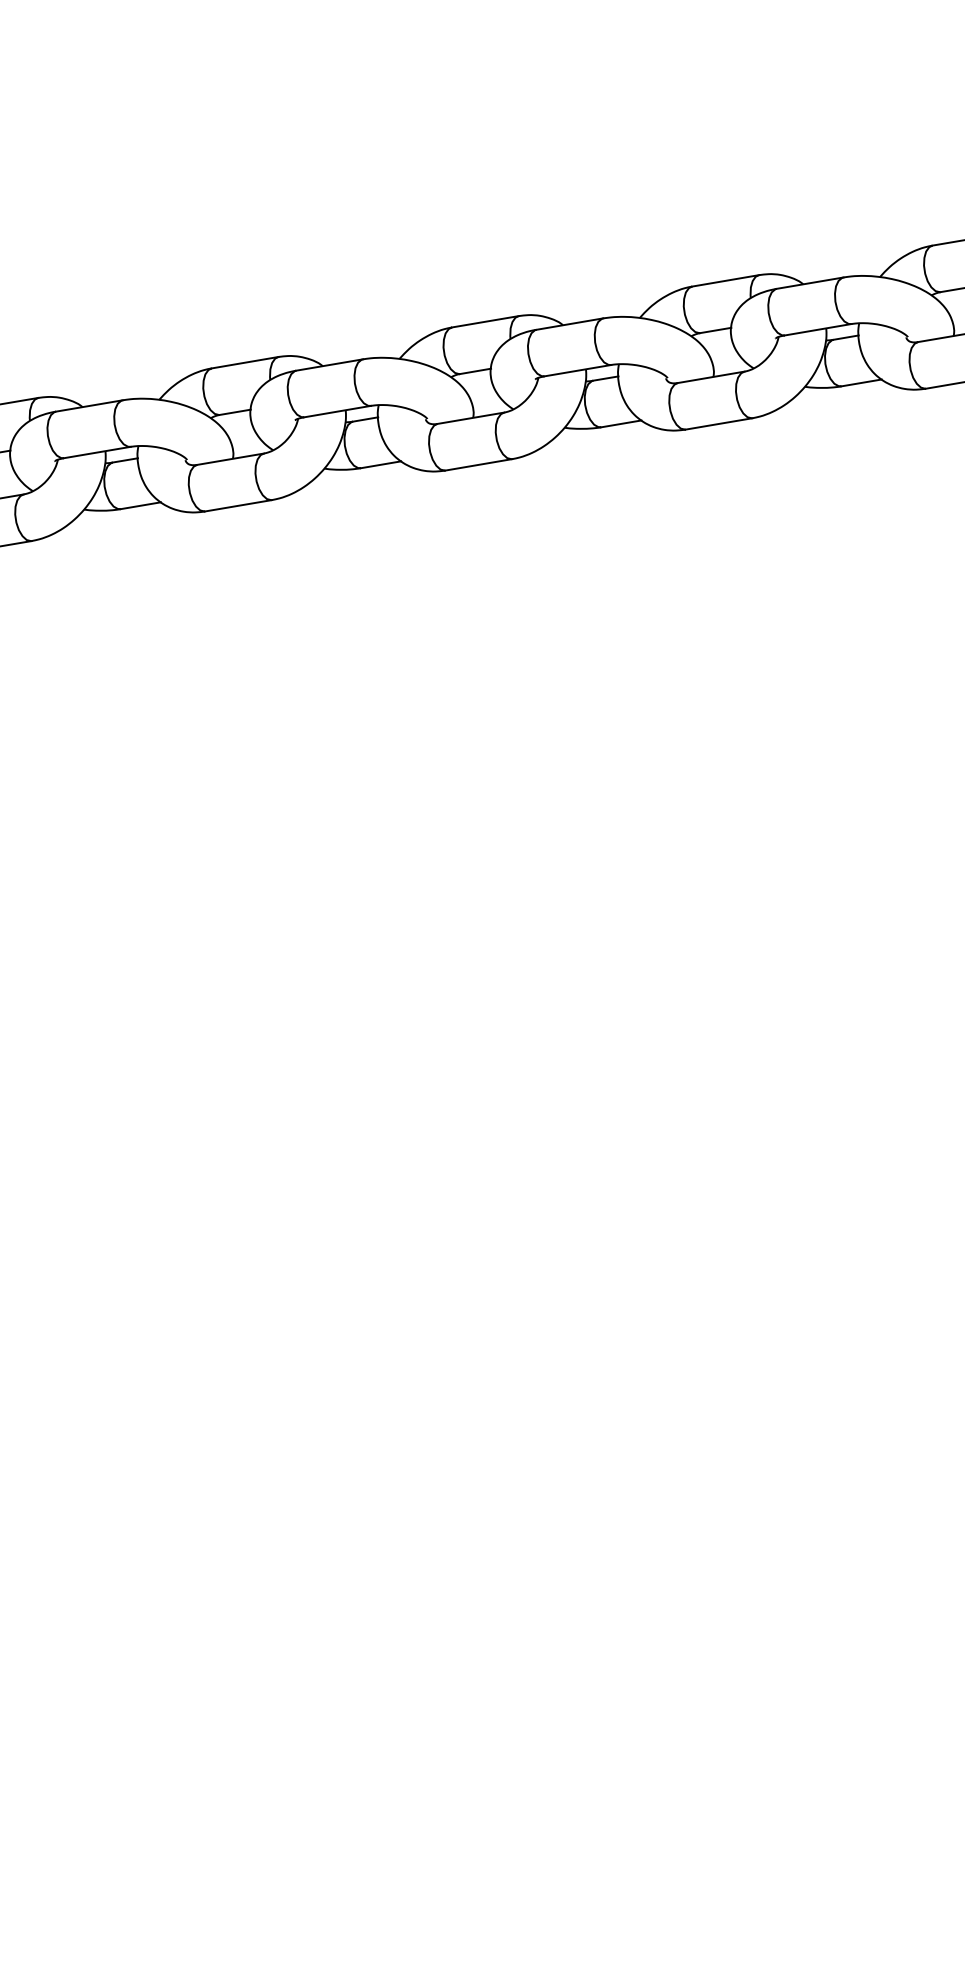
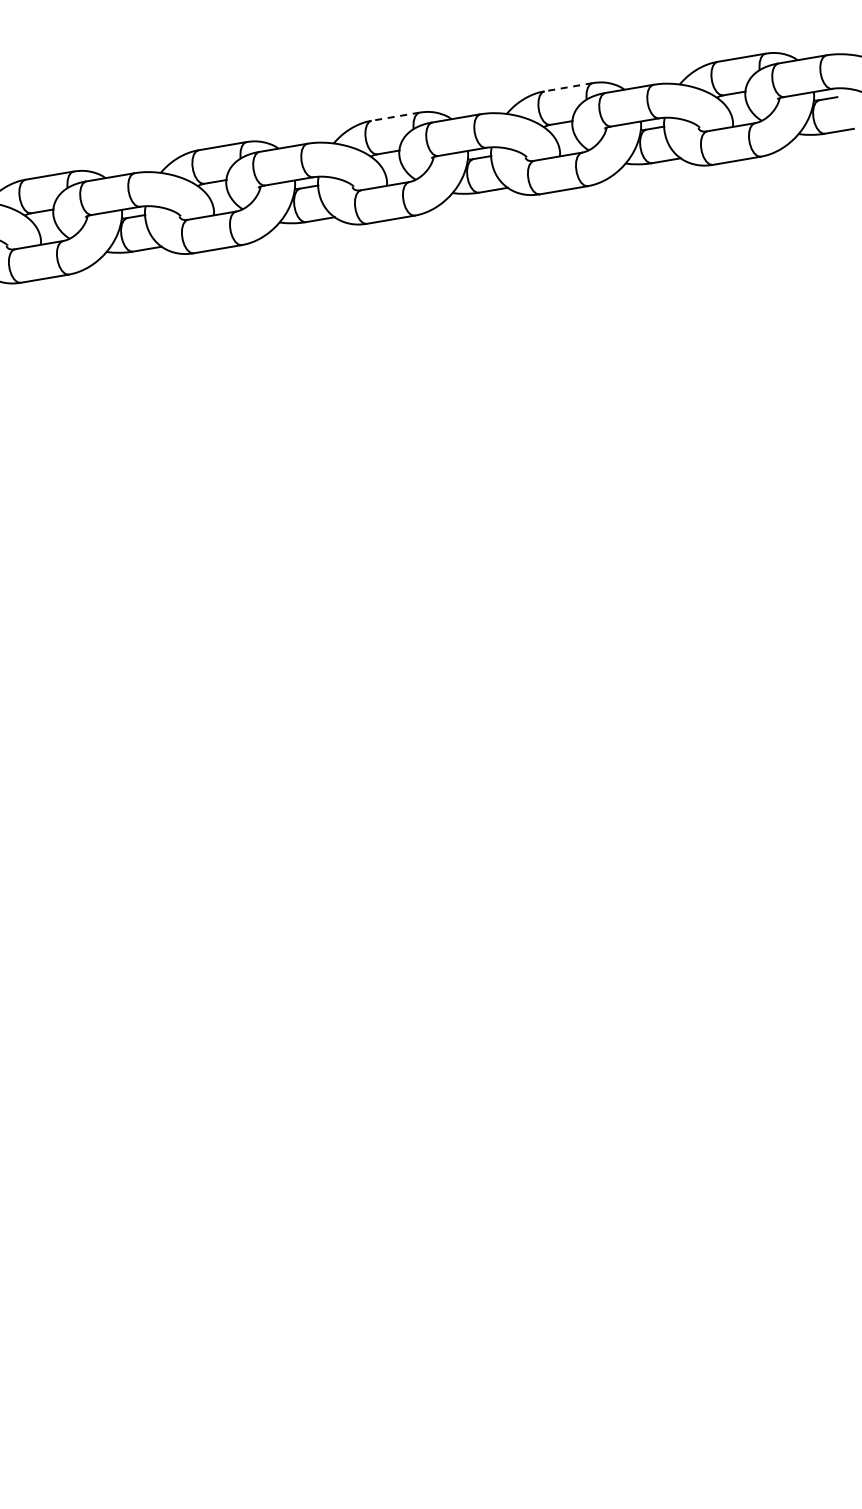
line: (725, 281) -> (568, 87), solid -> dashed
line: (485, 321) -> (395, 116), solid -> dashed

